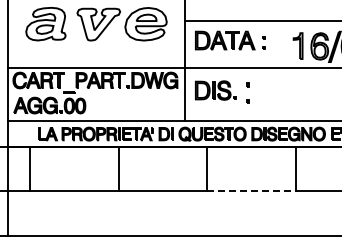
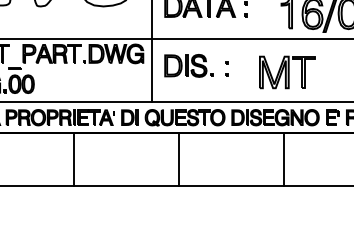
part: (247, 92) -> (226, 68), size x0.62
part: (298, 95) -> (287, 71), added
line: (251, 191) -> (231, 185), dashed -> solid

